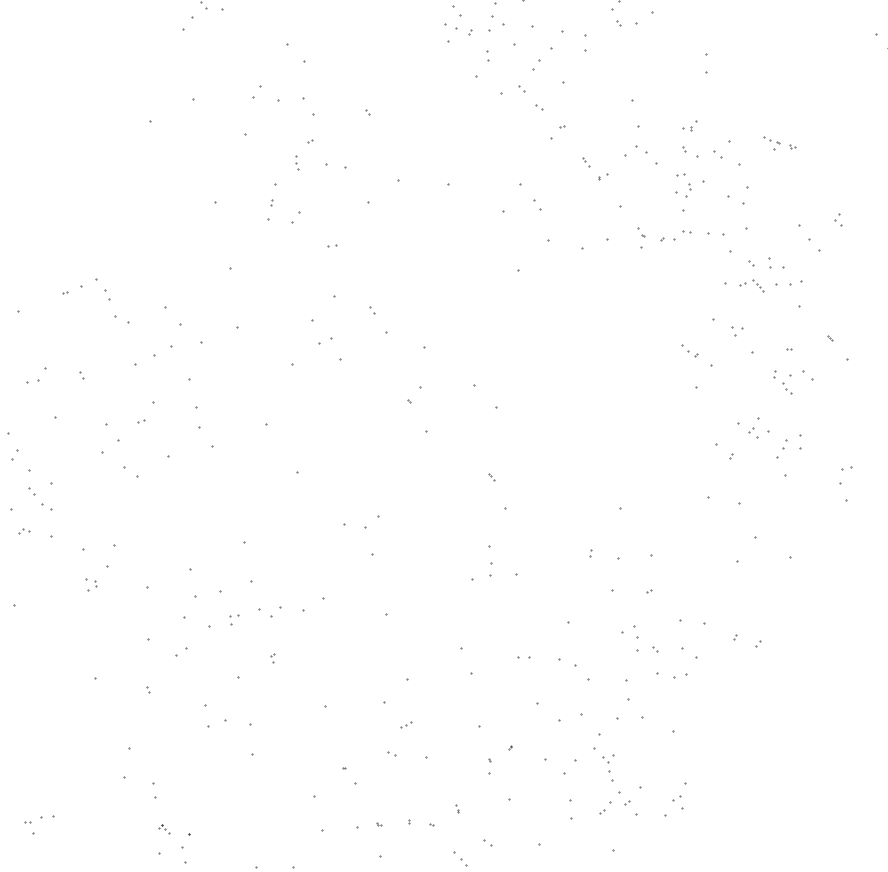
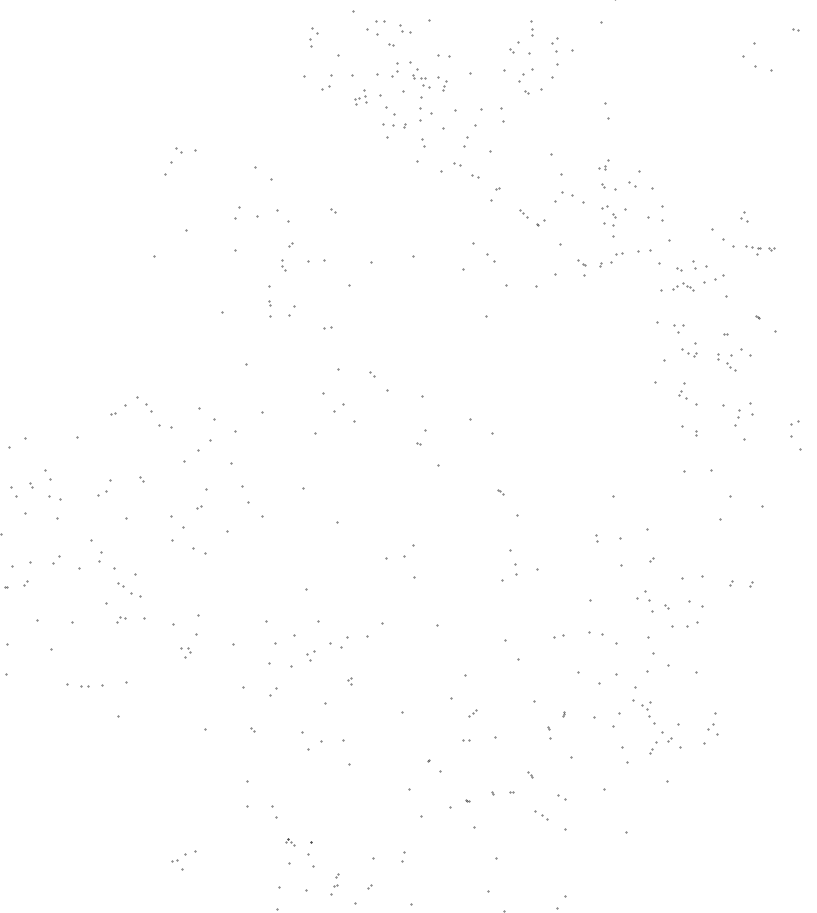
part: (778, 146) -> (760, 250), moved
part: (690, 350) -> (689, 352), moved
part: (754, 427) -> (682, 390), moved

